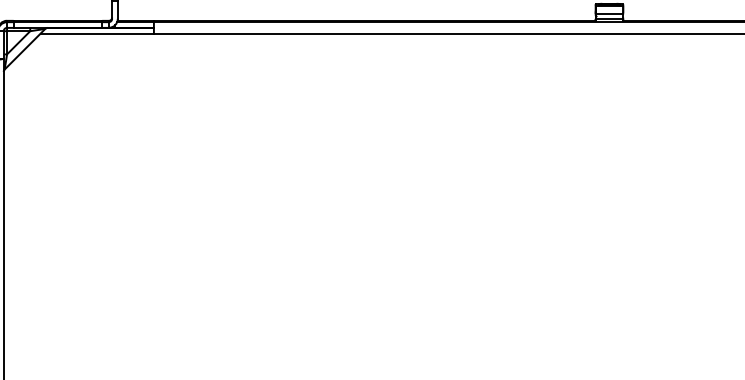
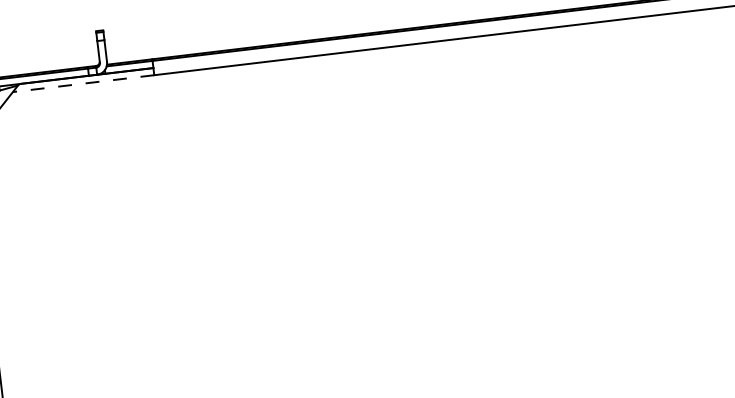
line: (97, 33) -> (83, 83), solid -> dashed

